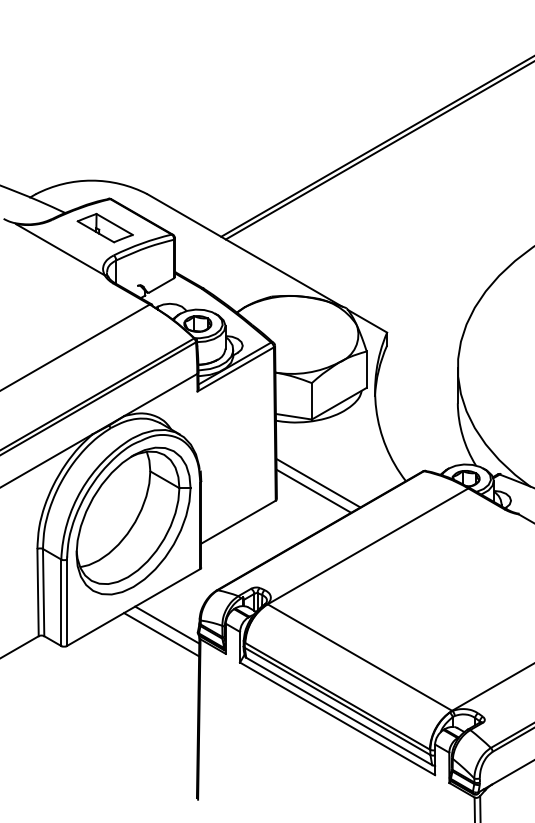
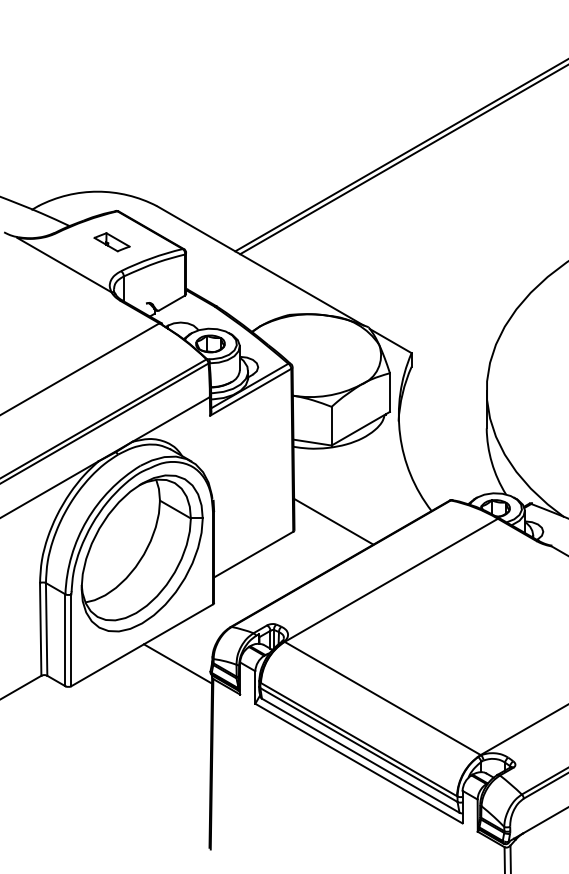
part: (104, 228) -> (111, 242), size x0.6
line: (318, 482) -> (338, 512), removed
line: (161, 635) -> (171, 674), removed

